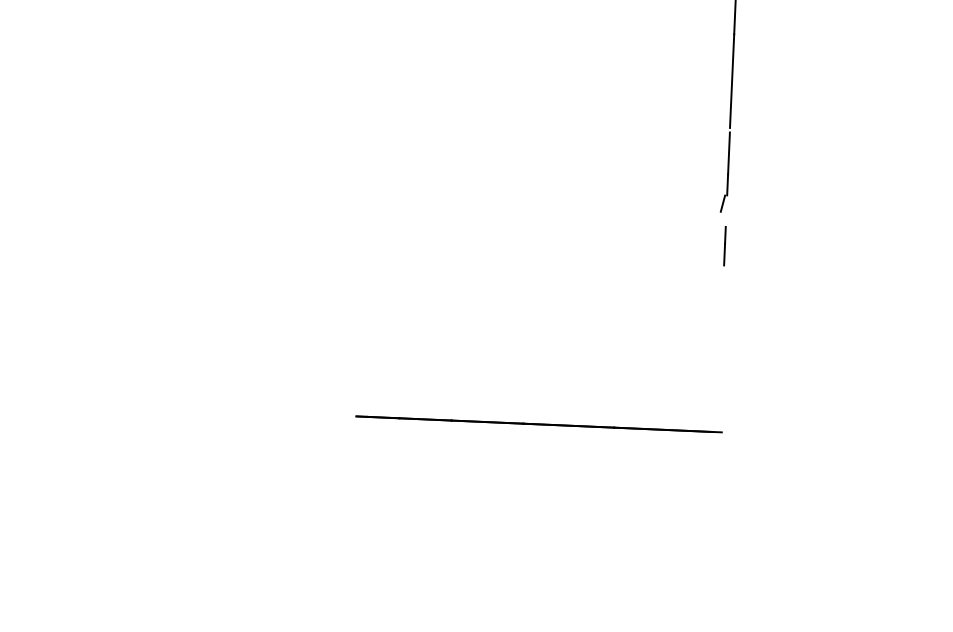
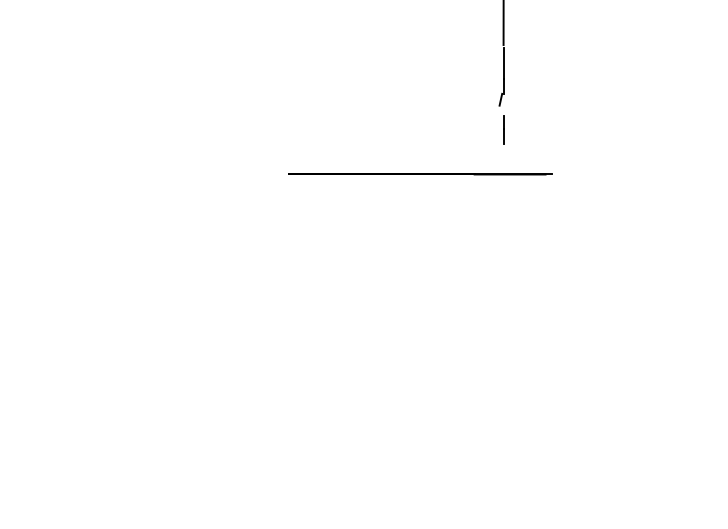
line: (539, 424) -> (420, 174), moved

